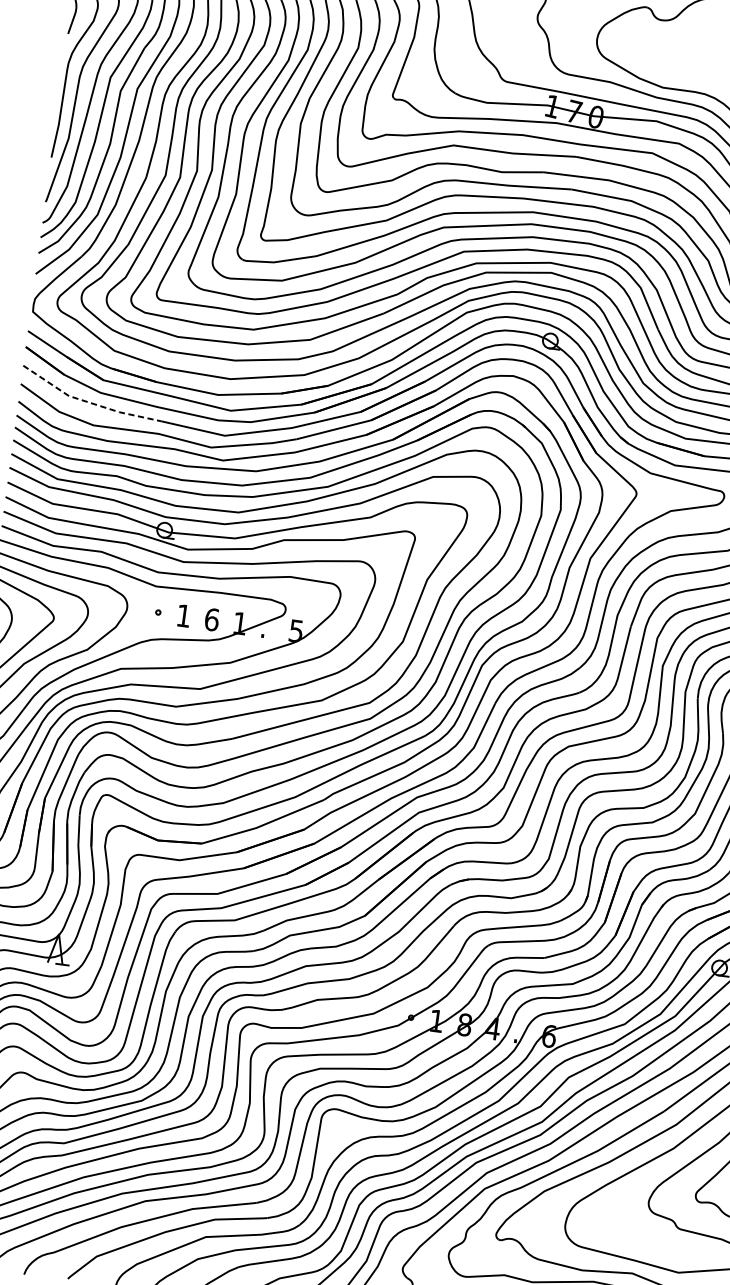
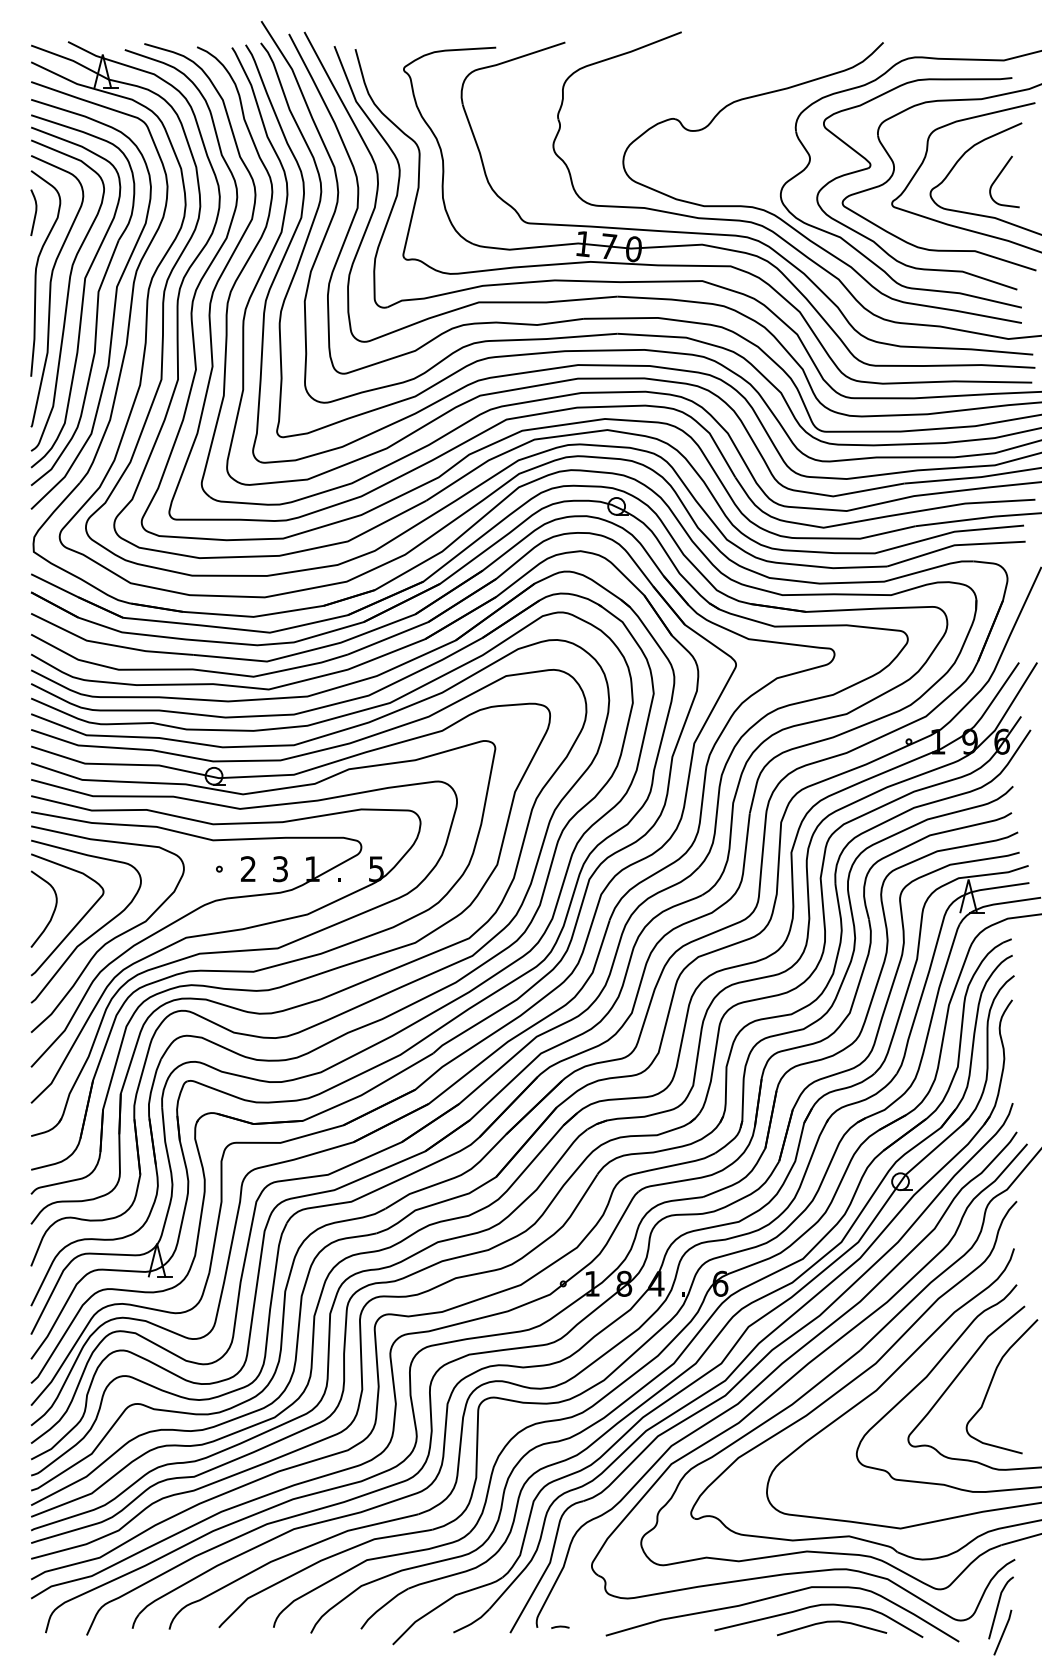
line: (89, 402) -> (110, 644), dashed -> solid
text: (183, 615) -> (247, 868), 1 -> 2
text: (211, 620) -> (280, 869), 6 -> 3

